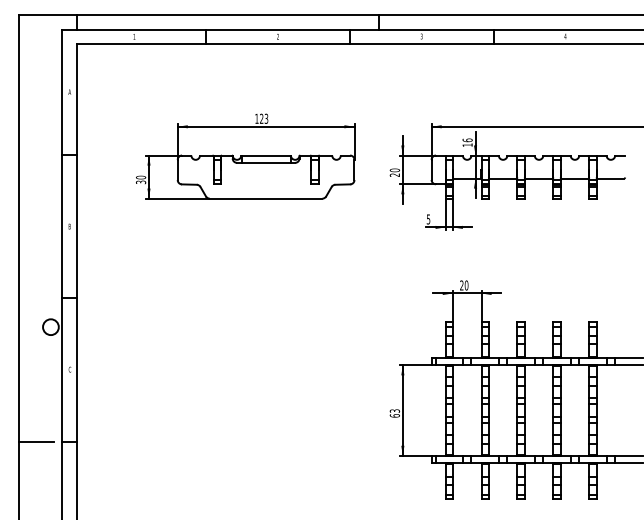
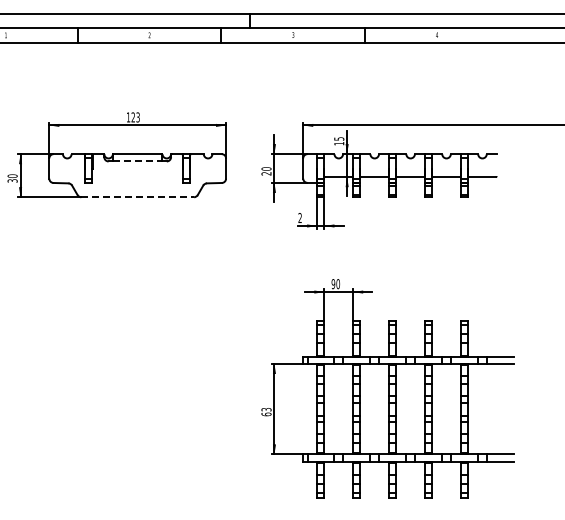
text: (467, 140) -> (339, 139), 16 -> 15
line: (266, 162) -> (138, 161), solid -> dashed
line: (266, 198) -> (138, 197), solid -> dashed
text: (428, 219) -> (300, 218), 5 -> 2
text: (461, 285) -> (333, 284), 20 -> 90

